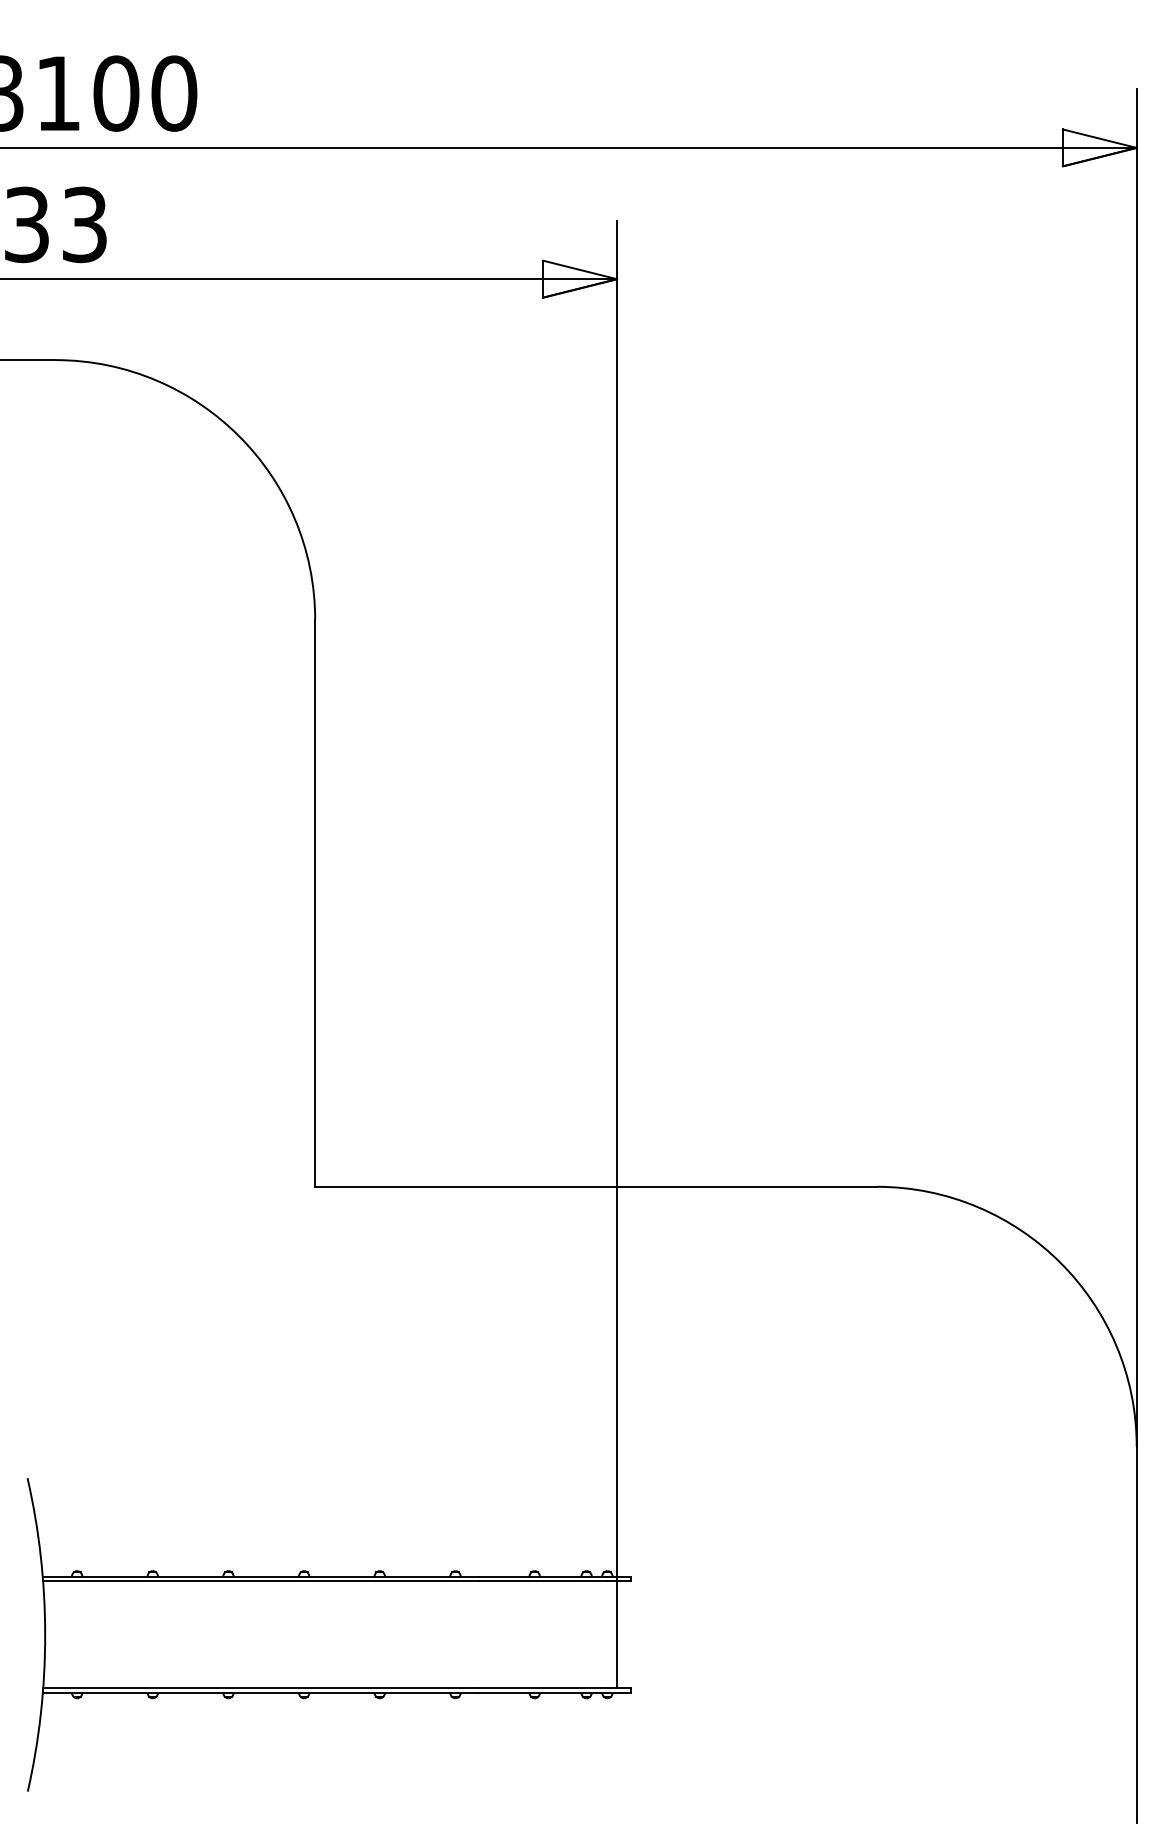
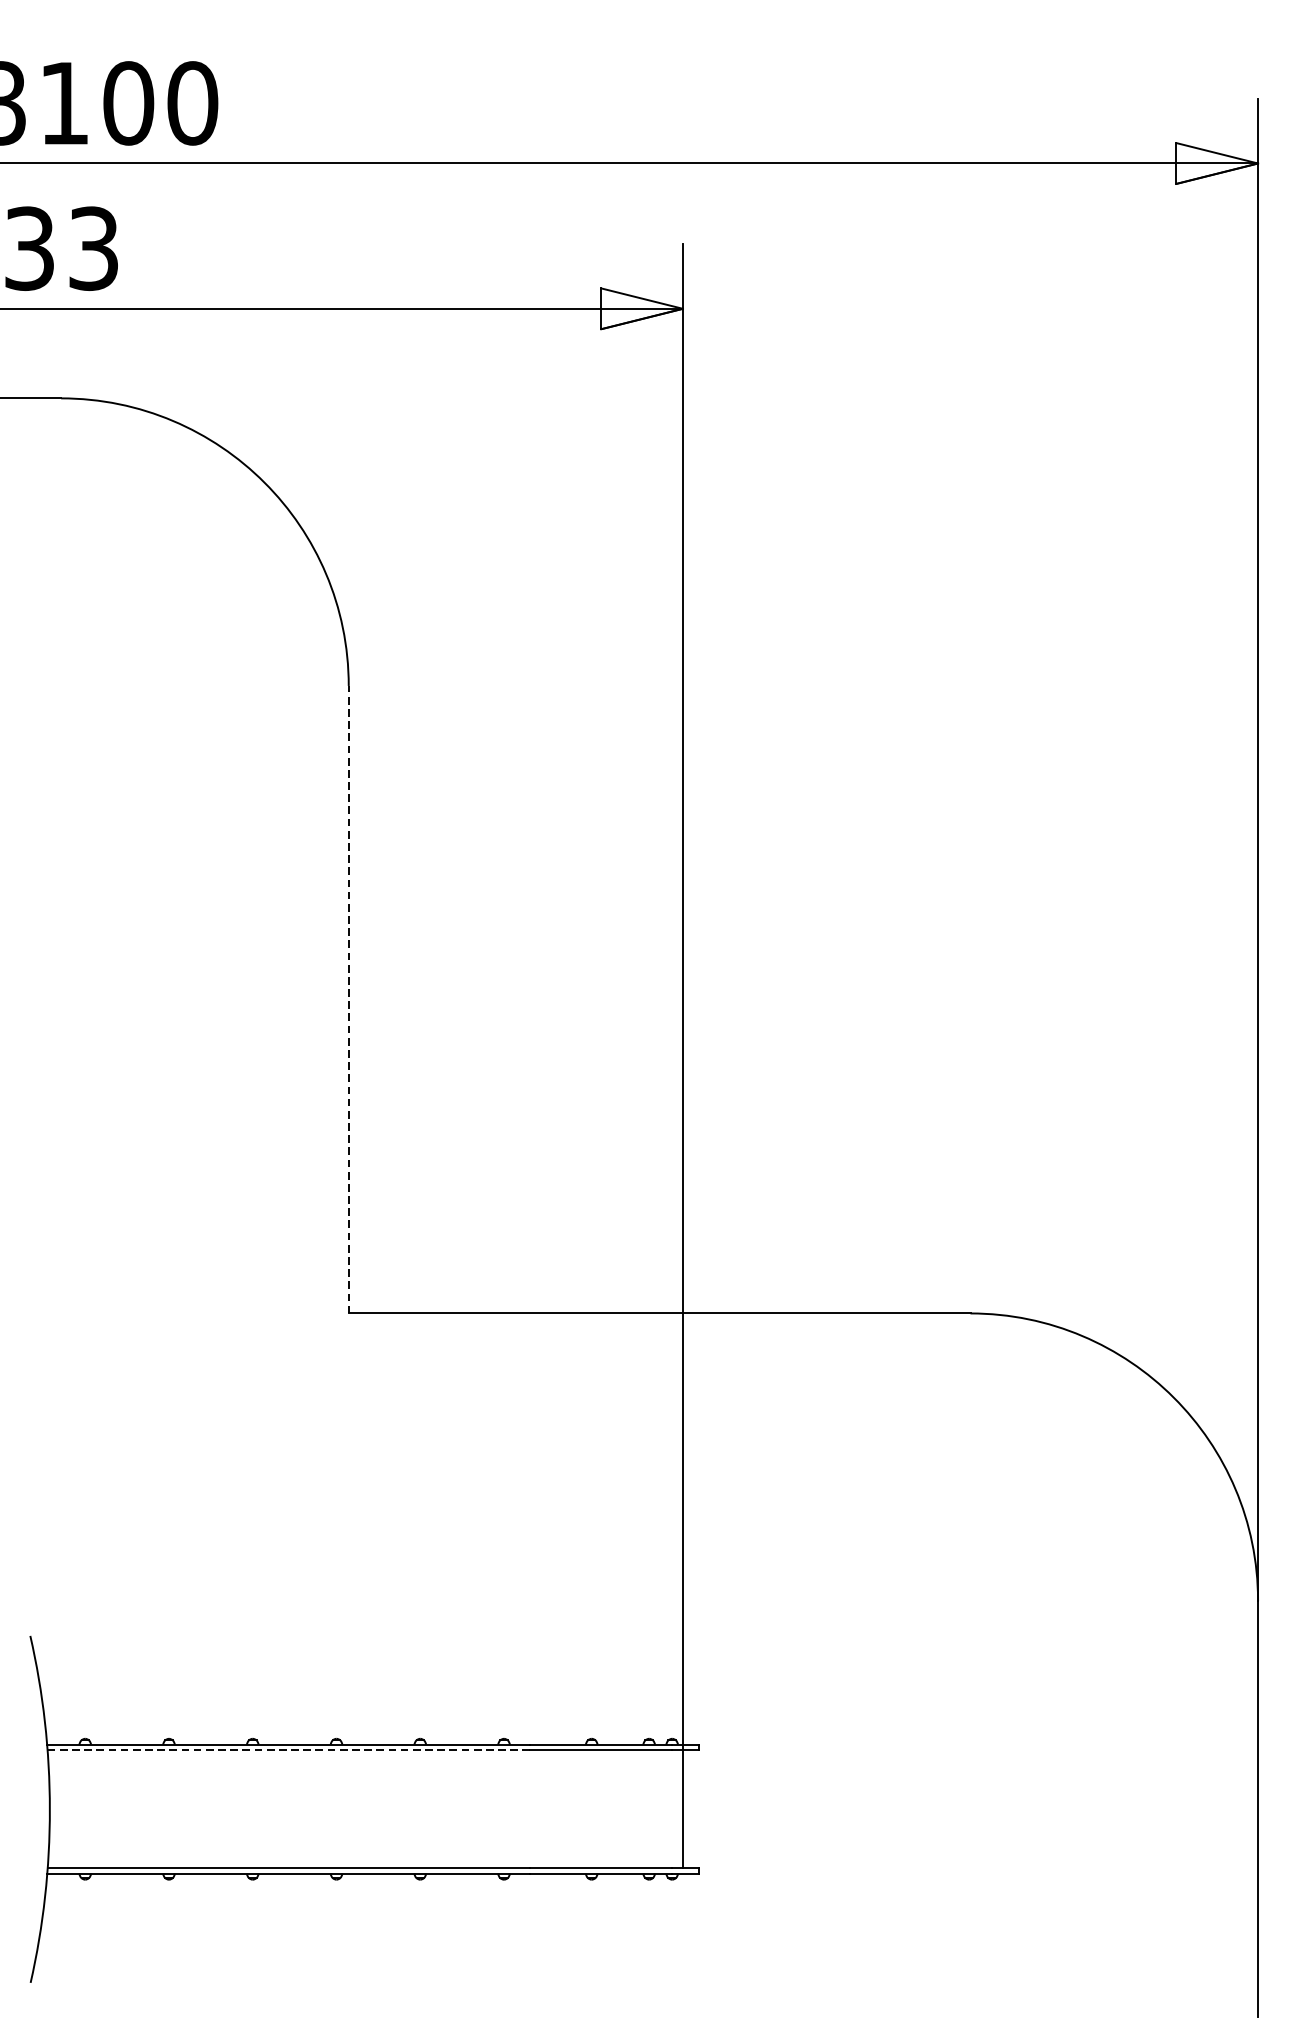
line: (315, 902) -> (349, 998), solid -> dashed
line: (261, 1581) -> (289, 1750), solid -> dashed

